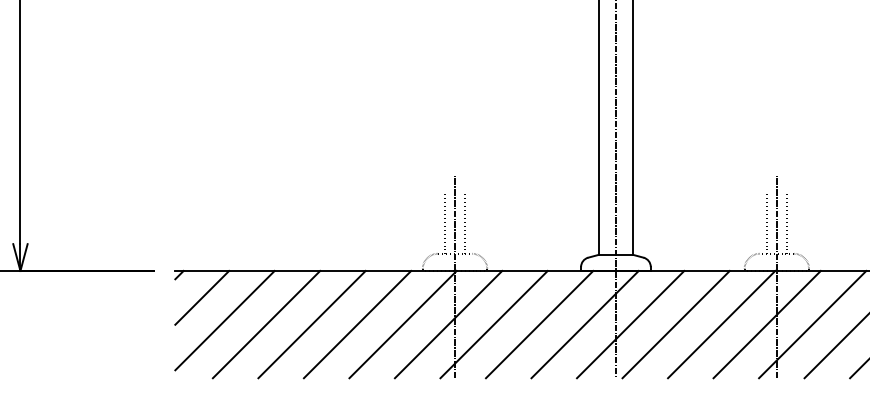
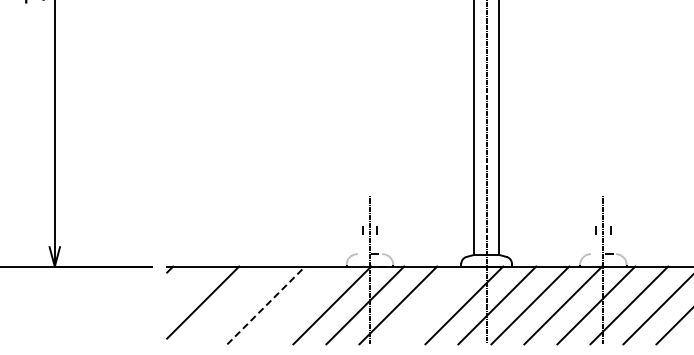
line: (202, 297) -> (186, 285), removed
line: (266, 324) -> (233, 305), removed
line: (312, 324) -> (266, 305), solid -> dashed
line: (357, 324) -> (299, 305), removed
line: (539, 324) -> (431, 305), removed

